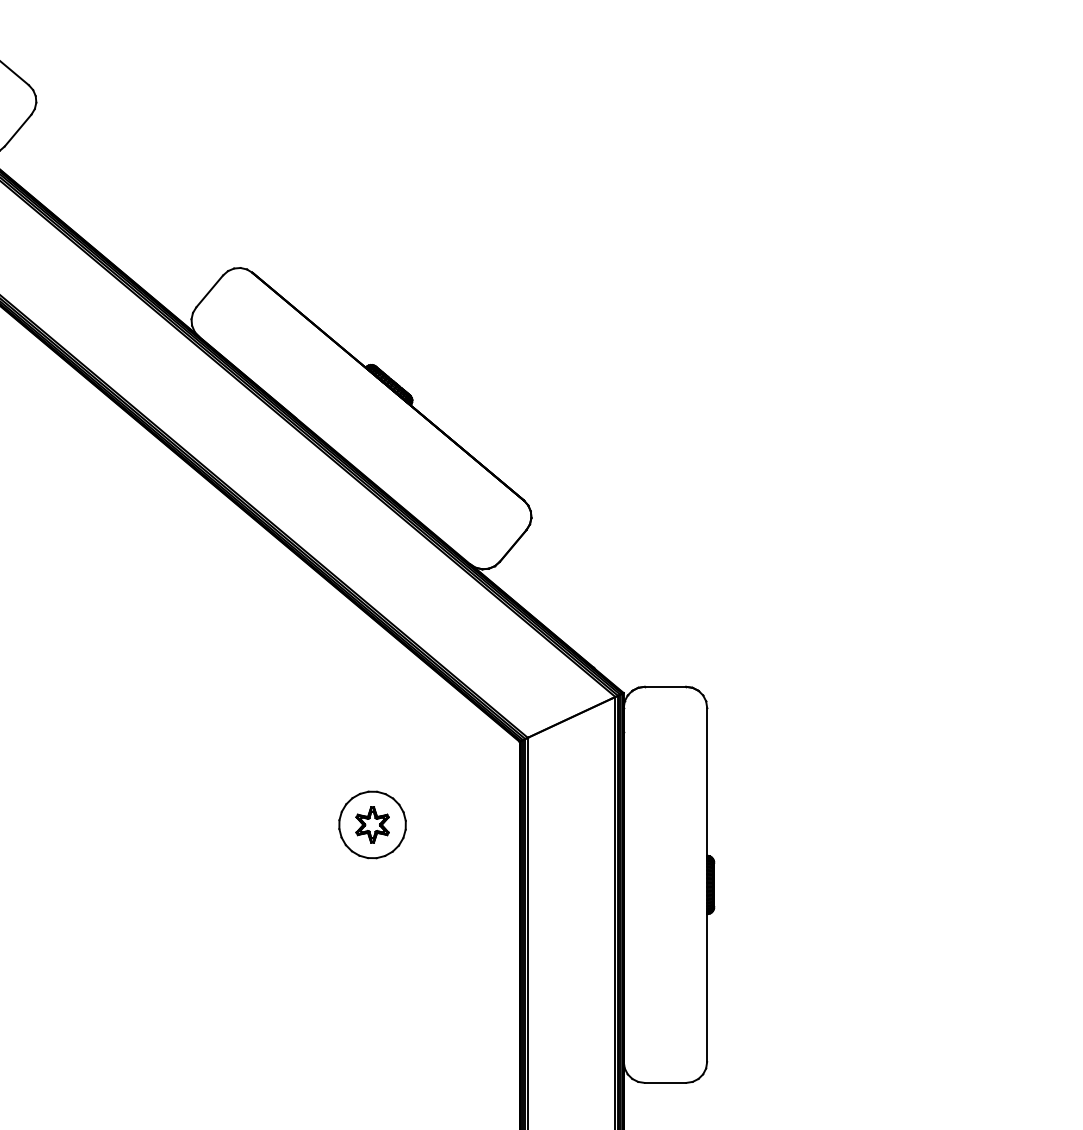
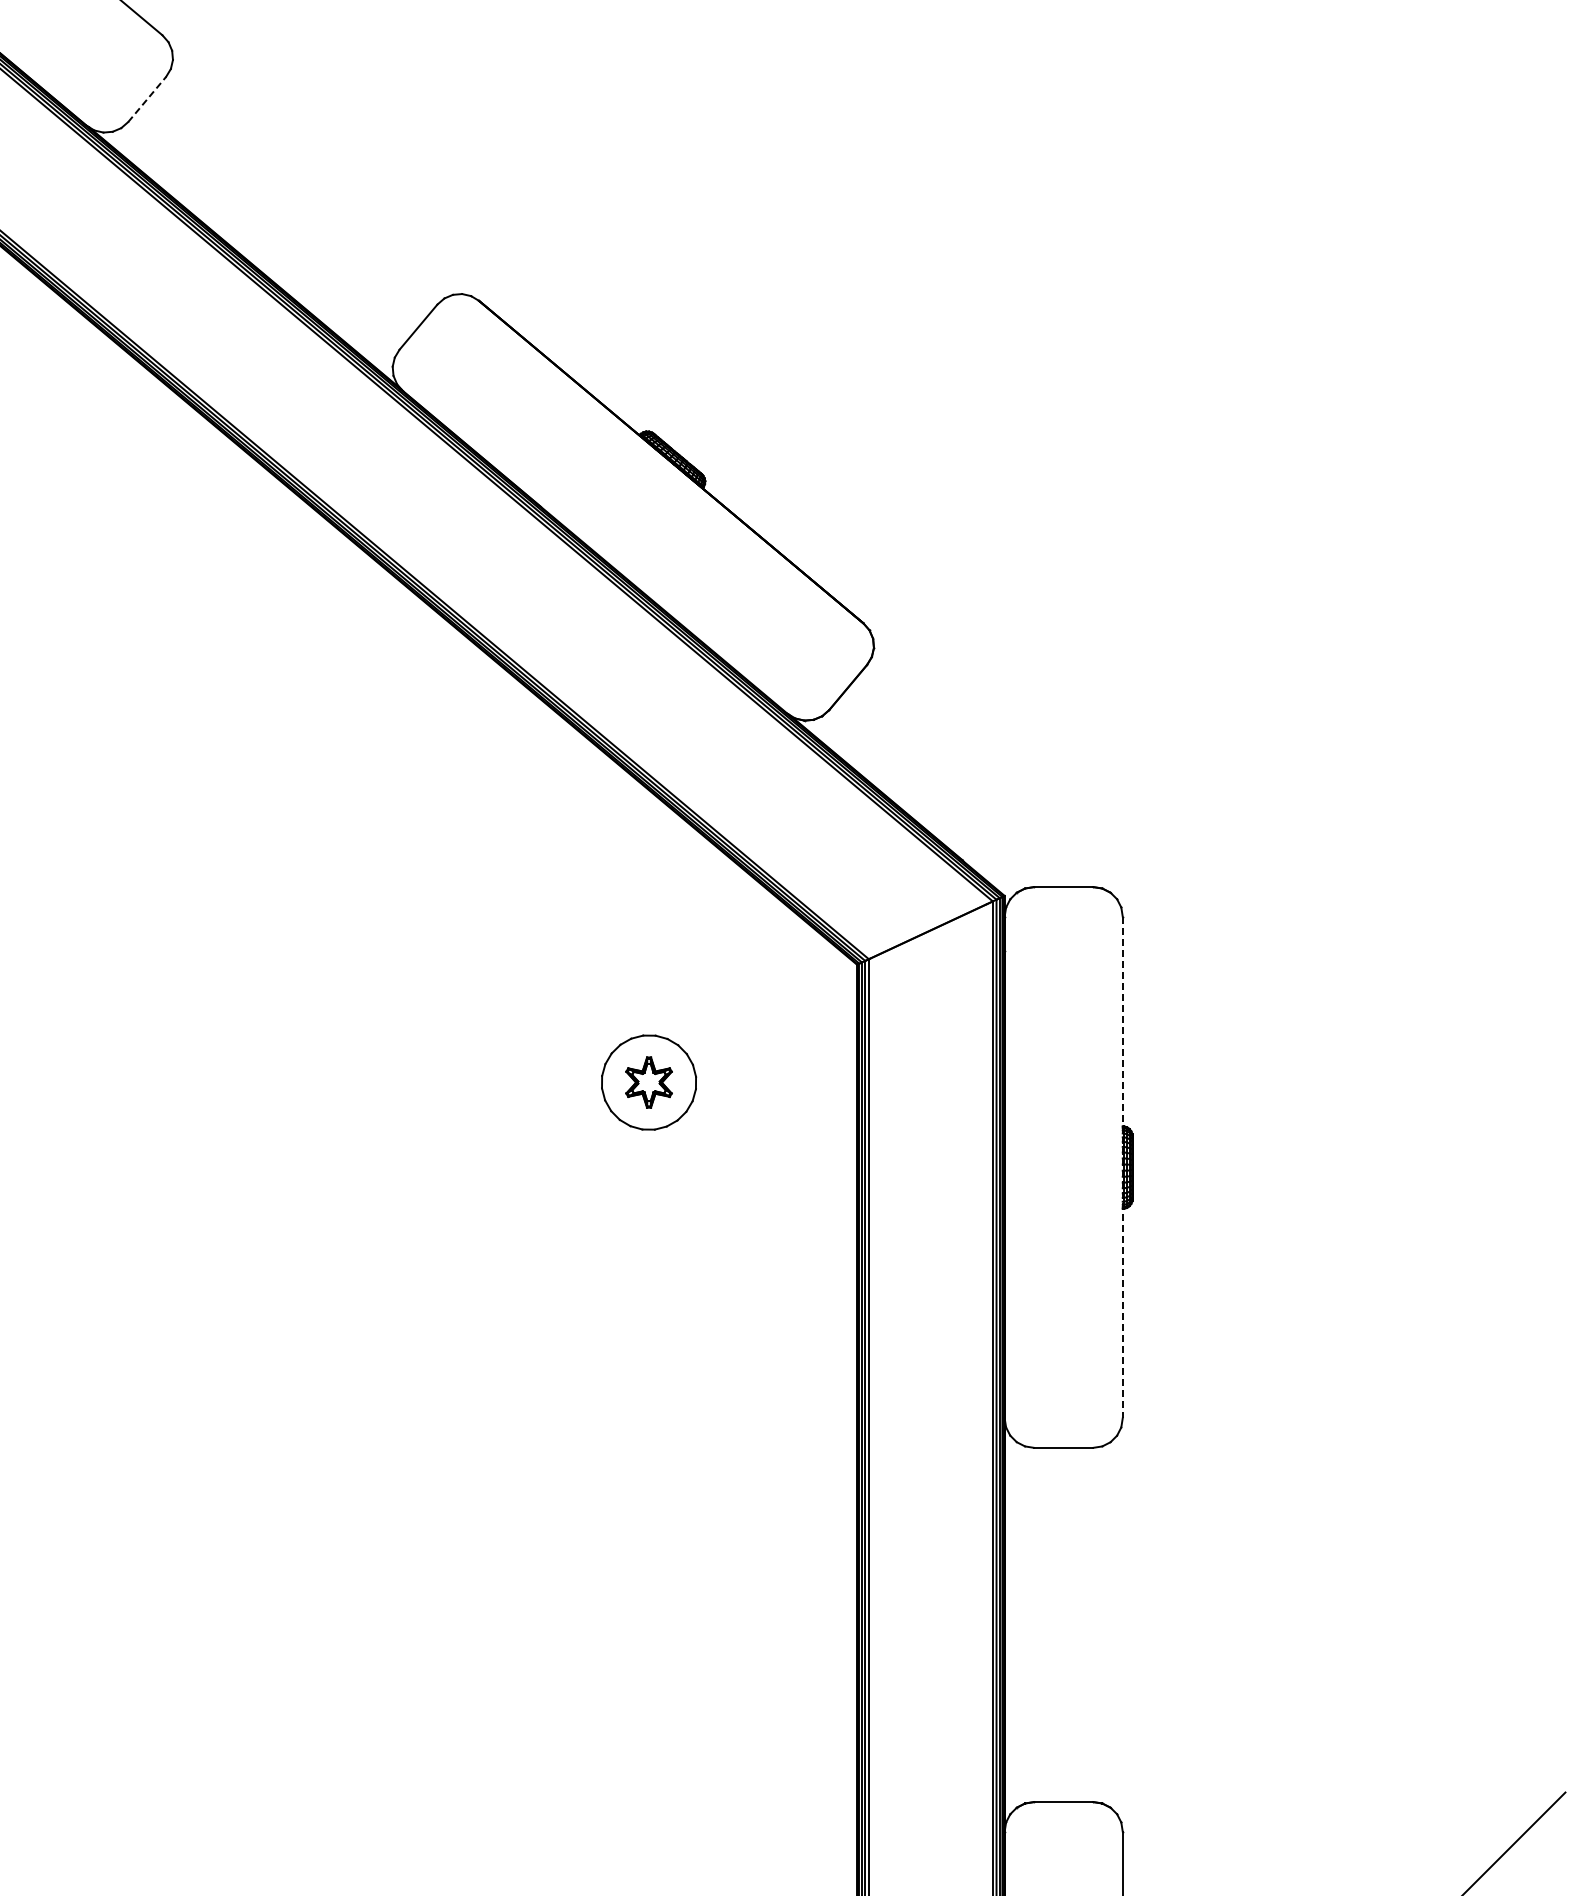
line: (18, 130) -> (147, 99), solid -> dashed
line: (706, 884) -> (1122, 1167), solid -> dashed

